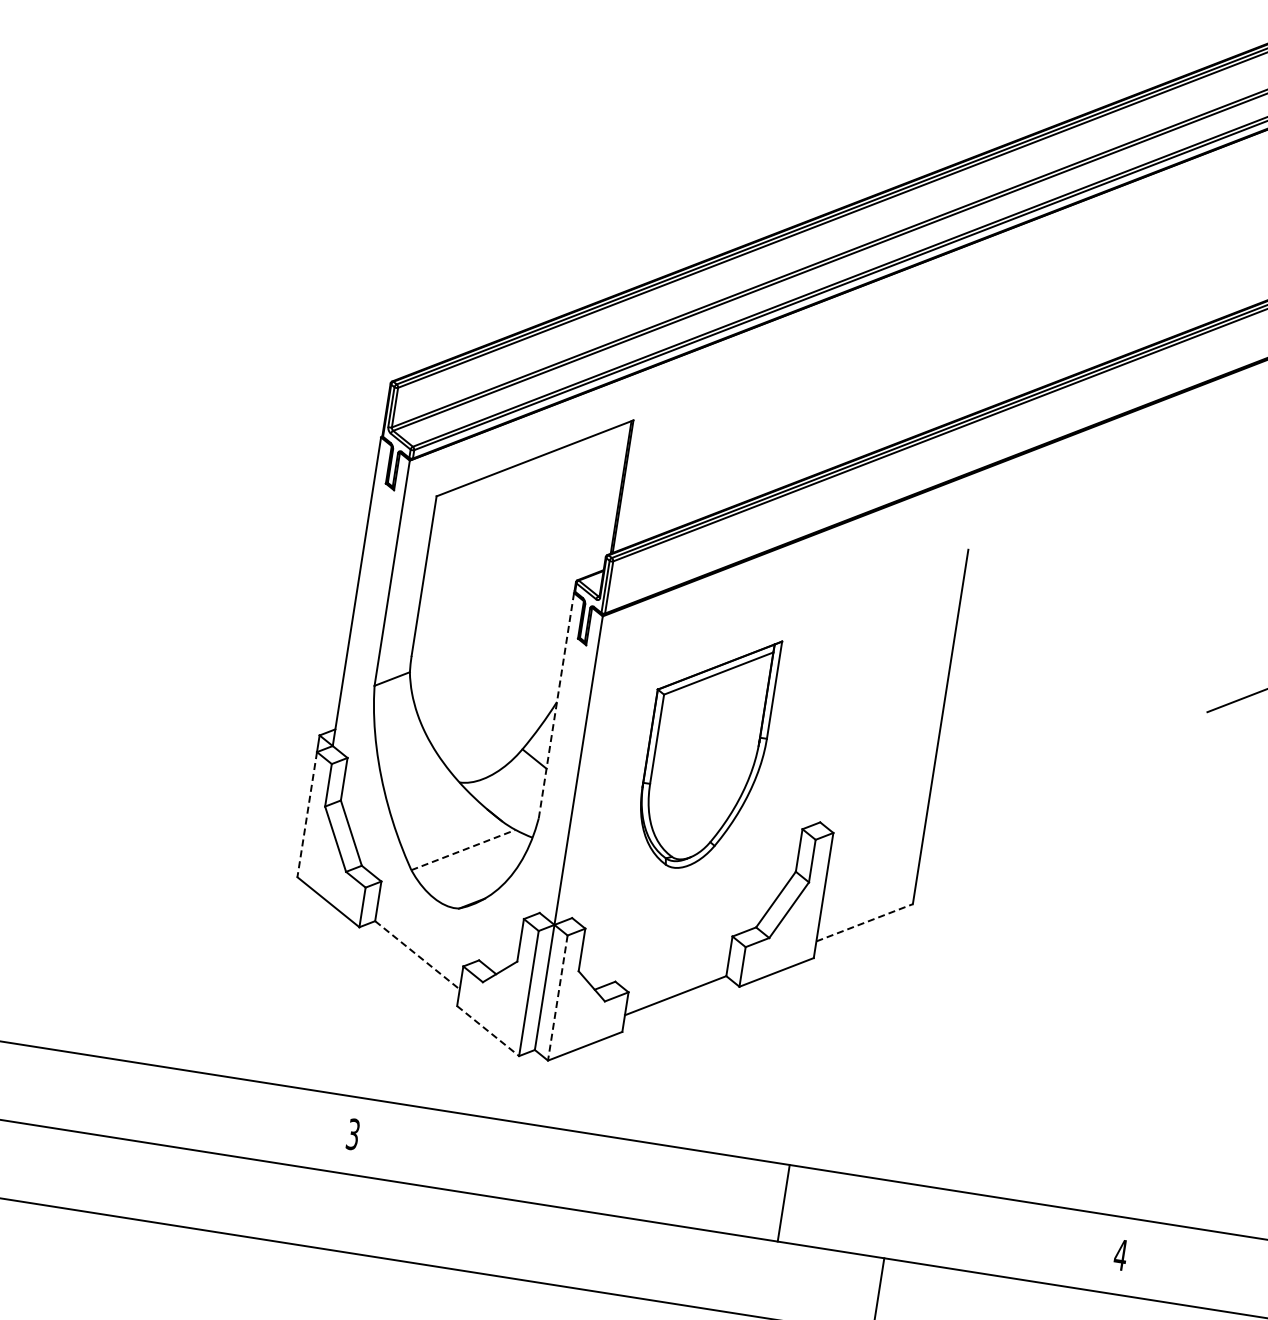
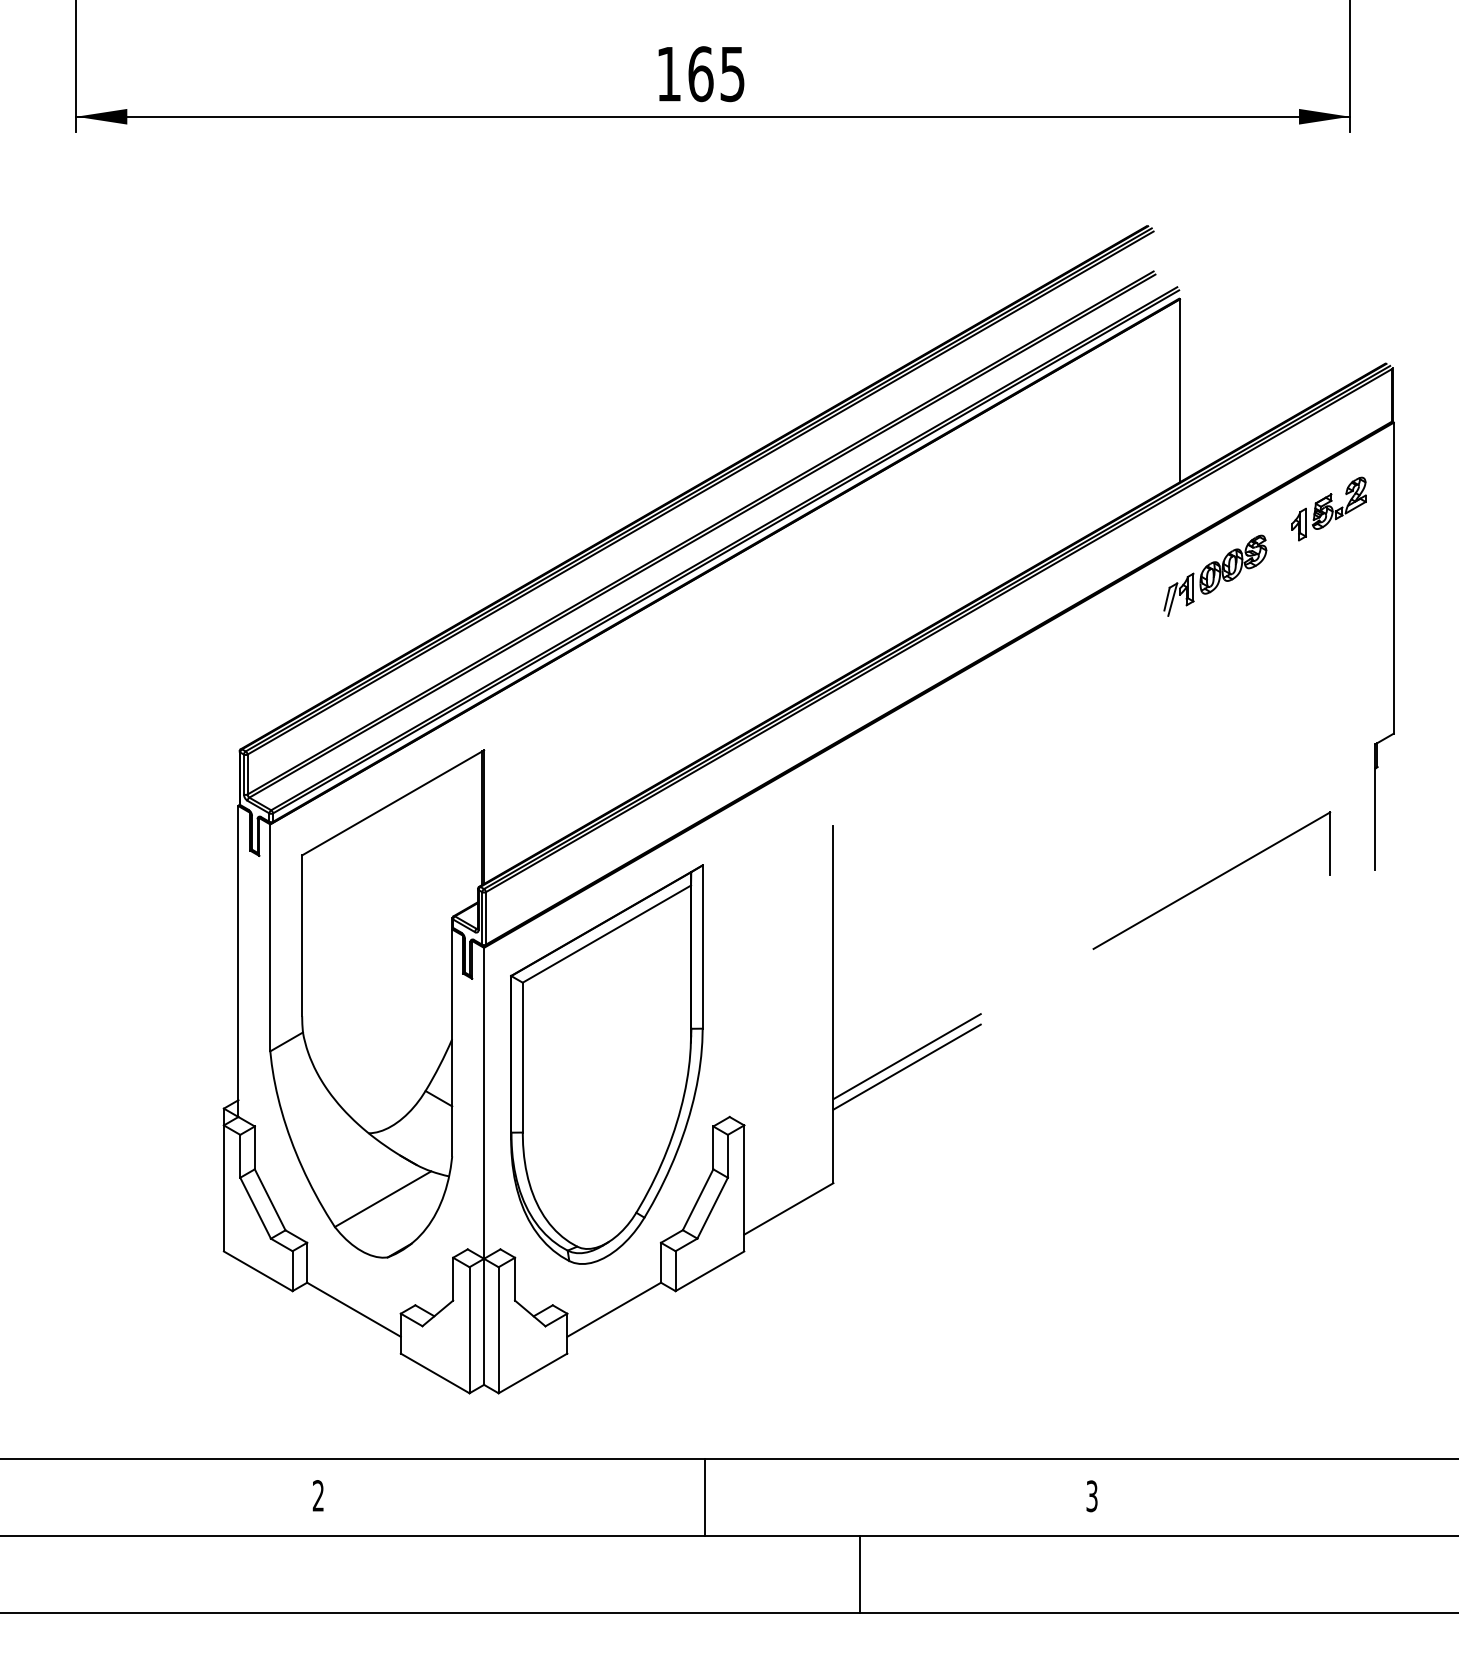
line: (556, 706) -> (452, 1043), dashed -> solid
part: (706, 751) -> (606, 1064), size x1.67
line: (1005, 789) -> (906, 1056), added
line: (1003, 799) -> (906, 1066), added
line: (306, 814) -> (223, 1188), dashed -> solid
line: (463, 850) -> (383, 1199), dashed -> solid
line: (865, 922) -> (789, 1208), dashed -> solid
line: (417, 956) -> (354, 1310), dashed -> solid
line: (557, 998) -> (498, 1330), dashed -> solid
line: (488, 1031) -> (435, 1373), dashed -> solid
text: (352, 1133) -> (317, 1495), 3 -> 2
line: (783, 1202) -> (705, 1496), moved
text: (1121, 1255) -> (1092, 1496), 4 -> 3

